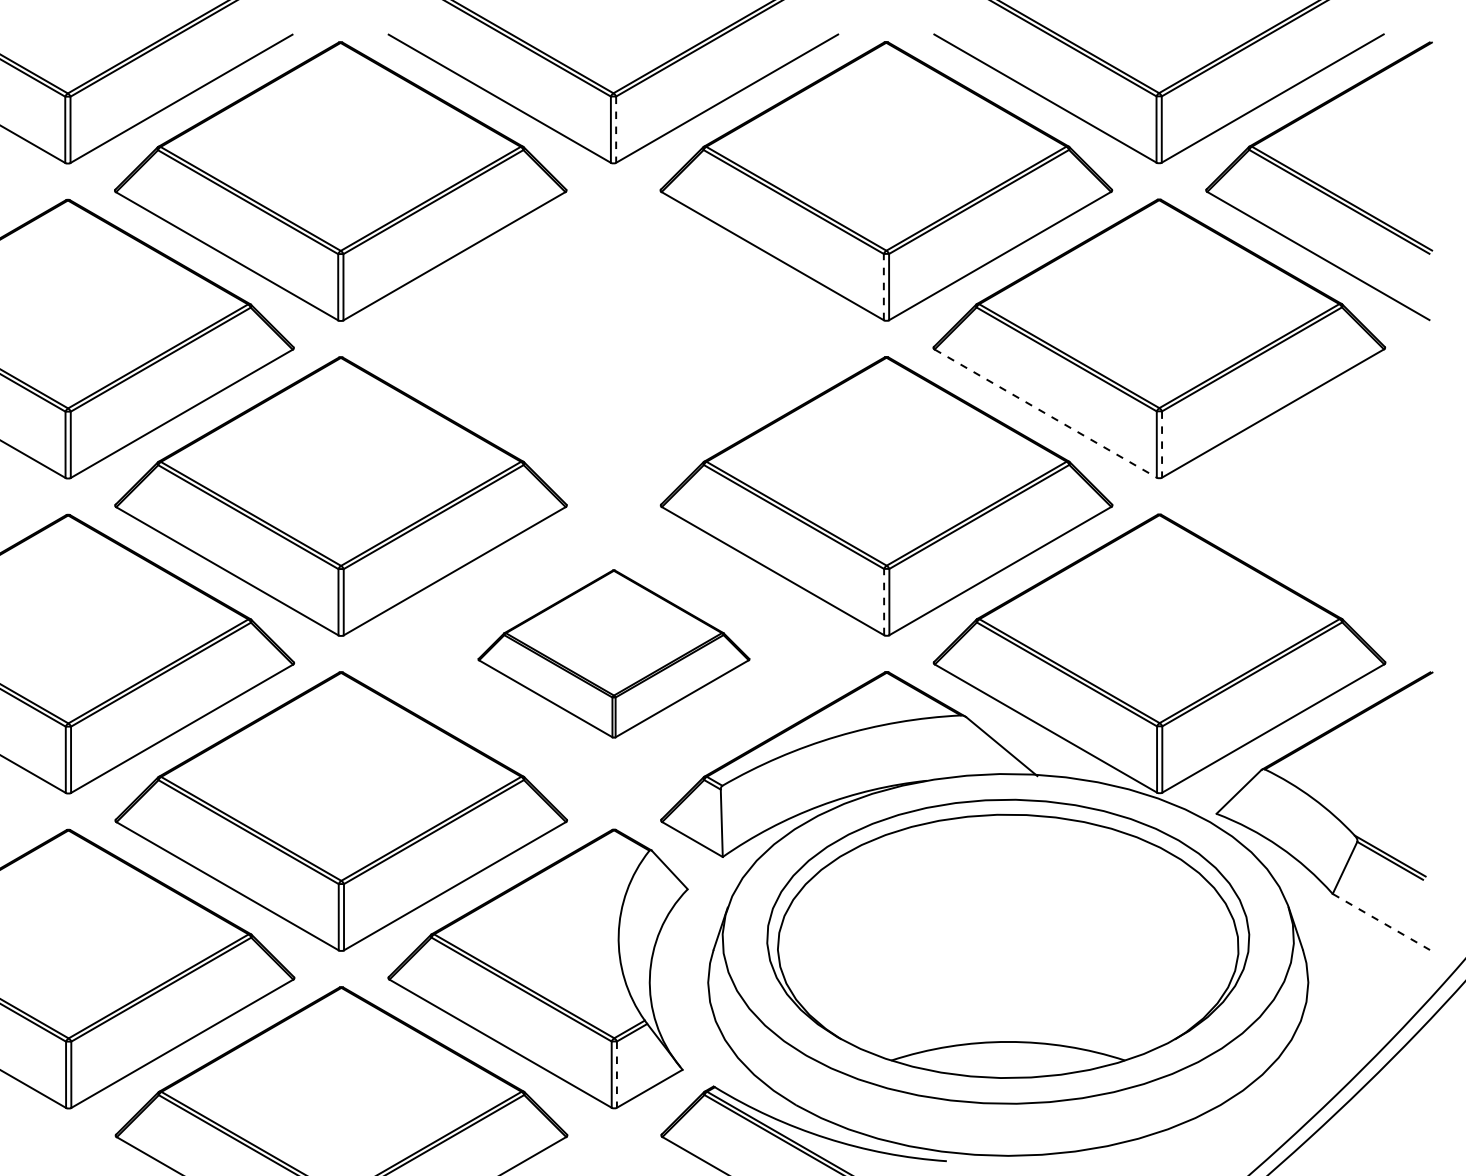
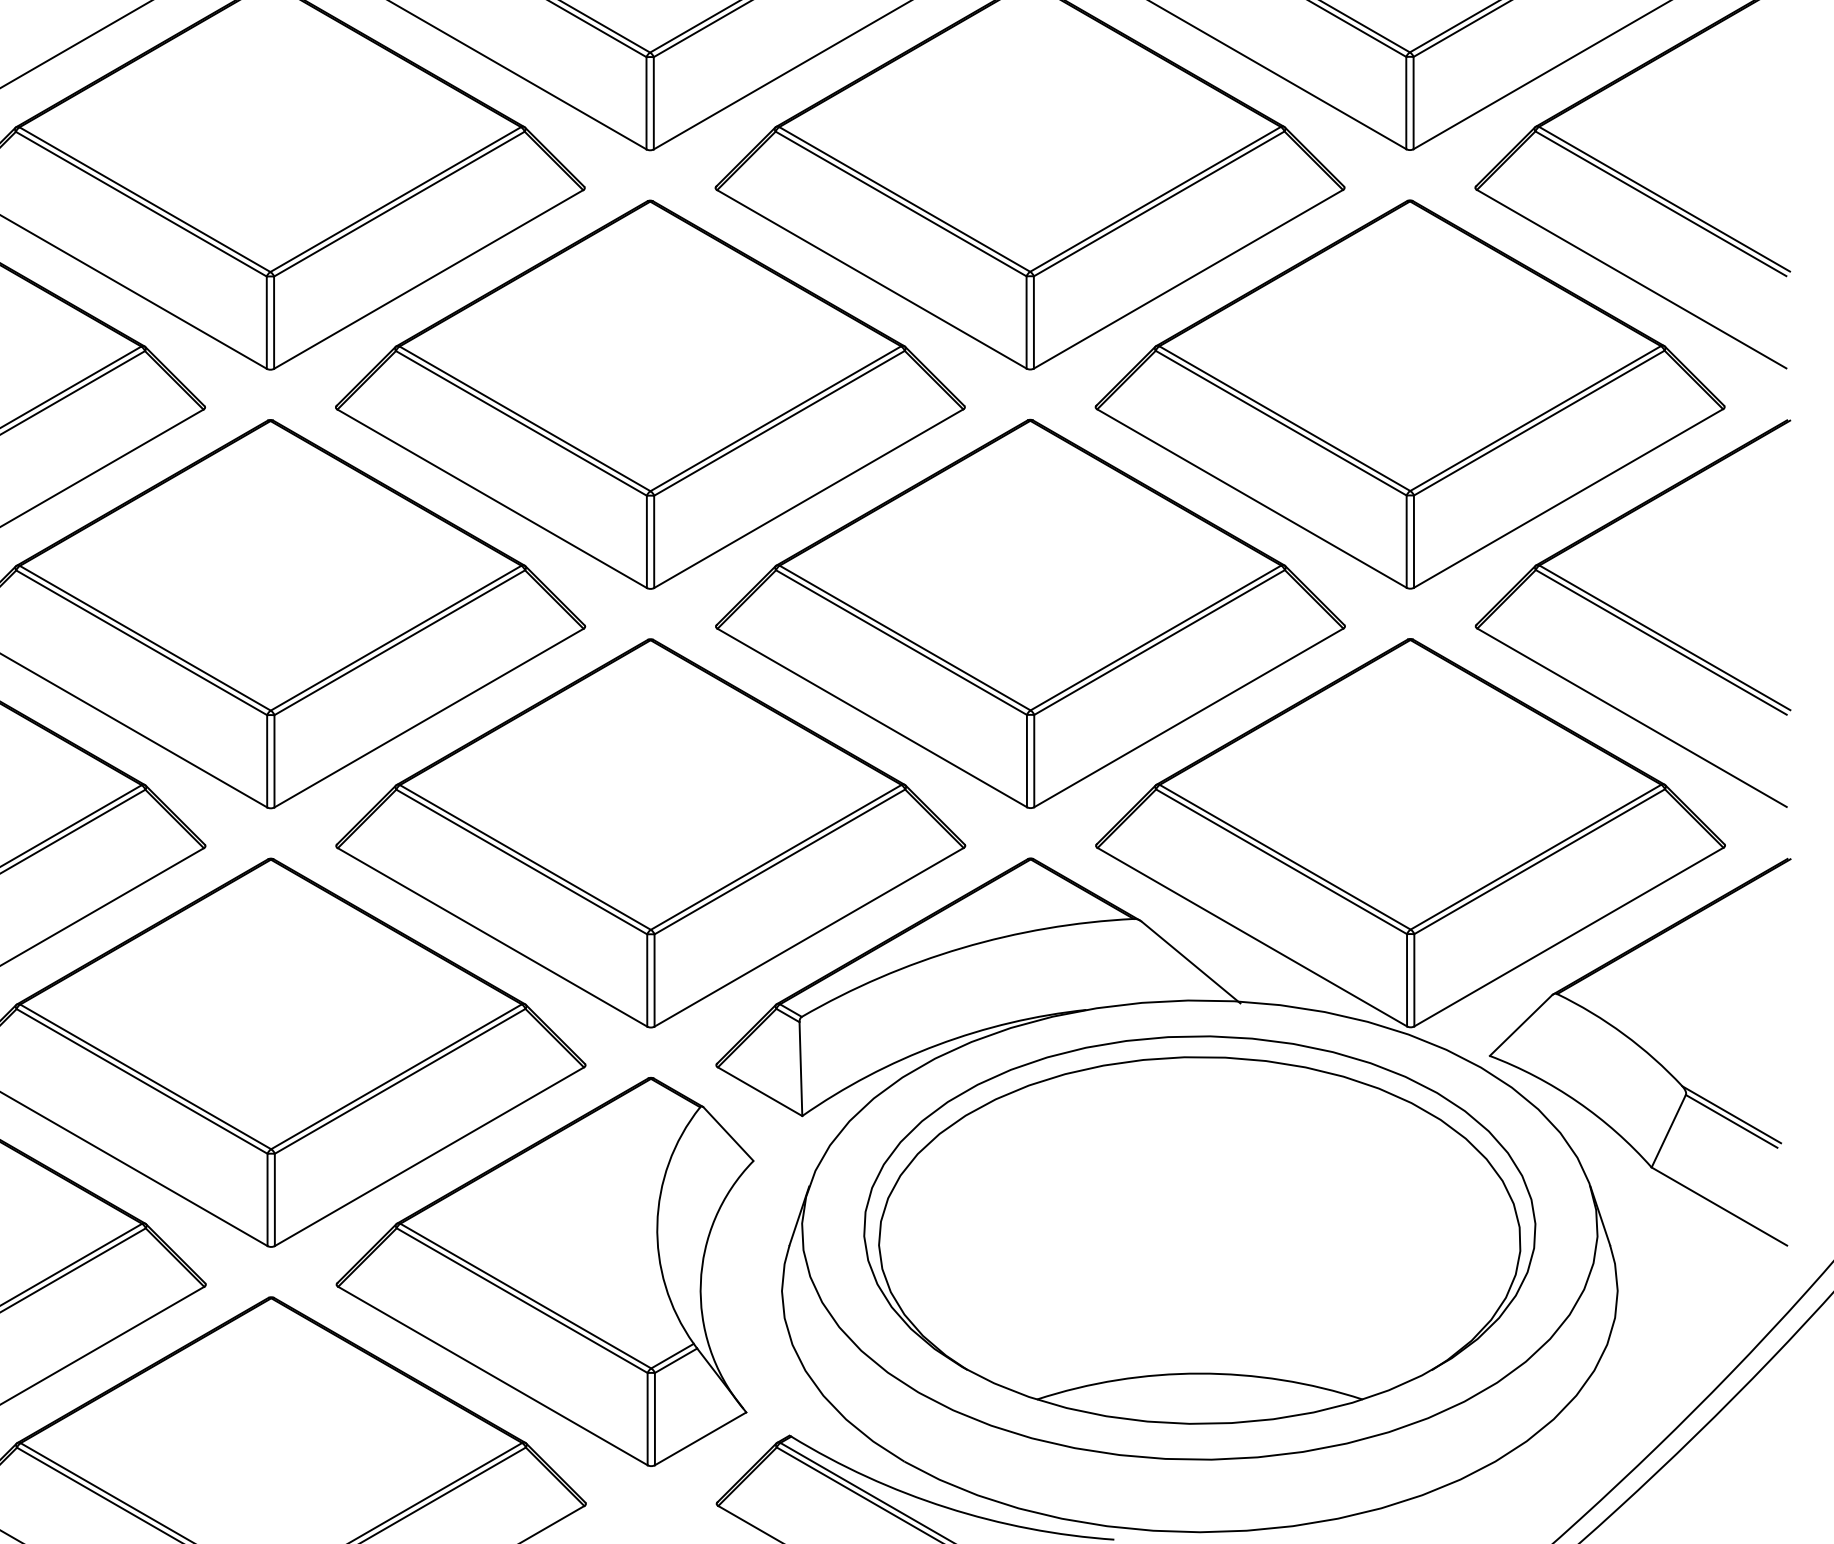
line: (616, 130) -> (654, 104), dashed -> solid
line: (883, 286) -> (1026, 321), dashed -> solid
part: (613, 338) -> (650, 394), added
line: (1046, 413) -> (1253, 498), dashed -> solid
line: (1162, 445) -> (1414, 543), dashed -> solid
part: (1319, 495) -> (1633, 612), added
line: (884, 601) -> (1027, 760), dashed -> solid
part: (613, 653) -> (650, 832), size x1.67
line: (1381, 922) -> (1719, 1207), dashed -> solid
line: (616, 1075) -> (654, 1420), dashed -> solid

